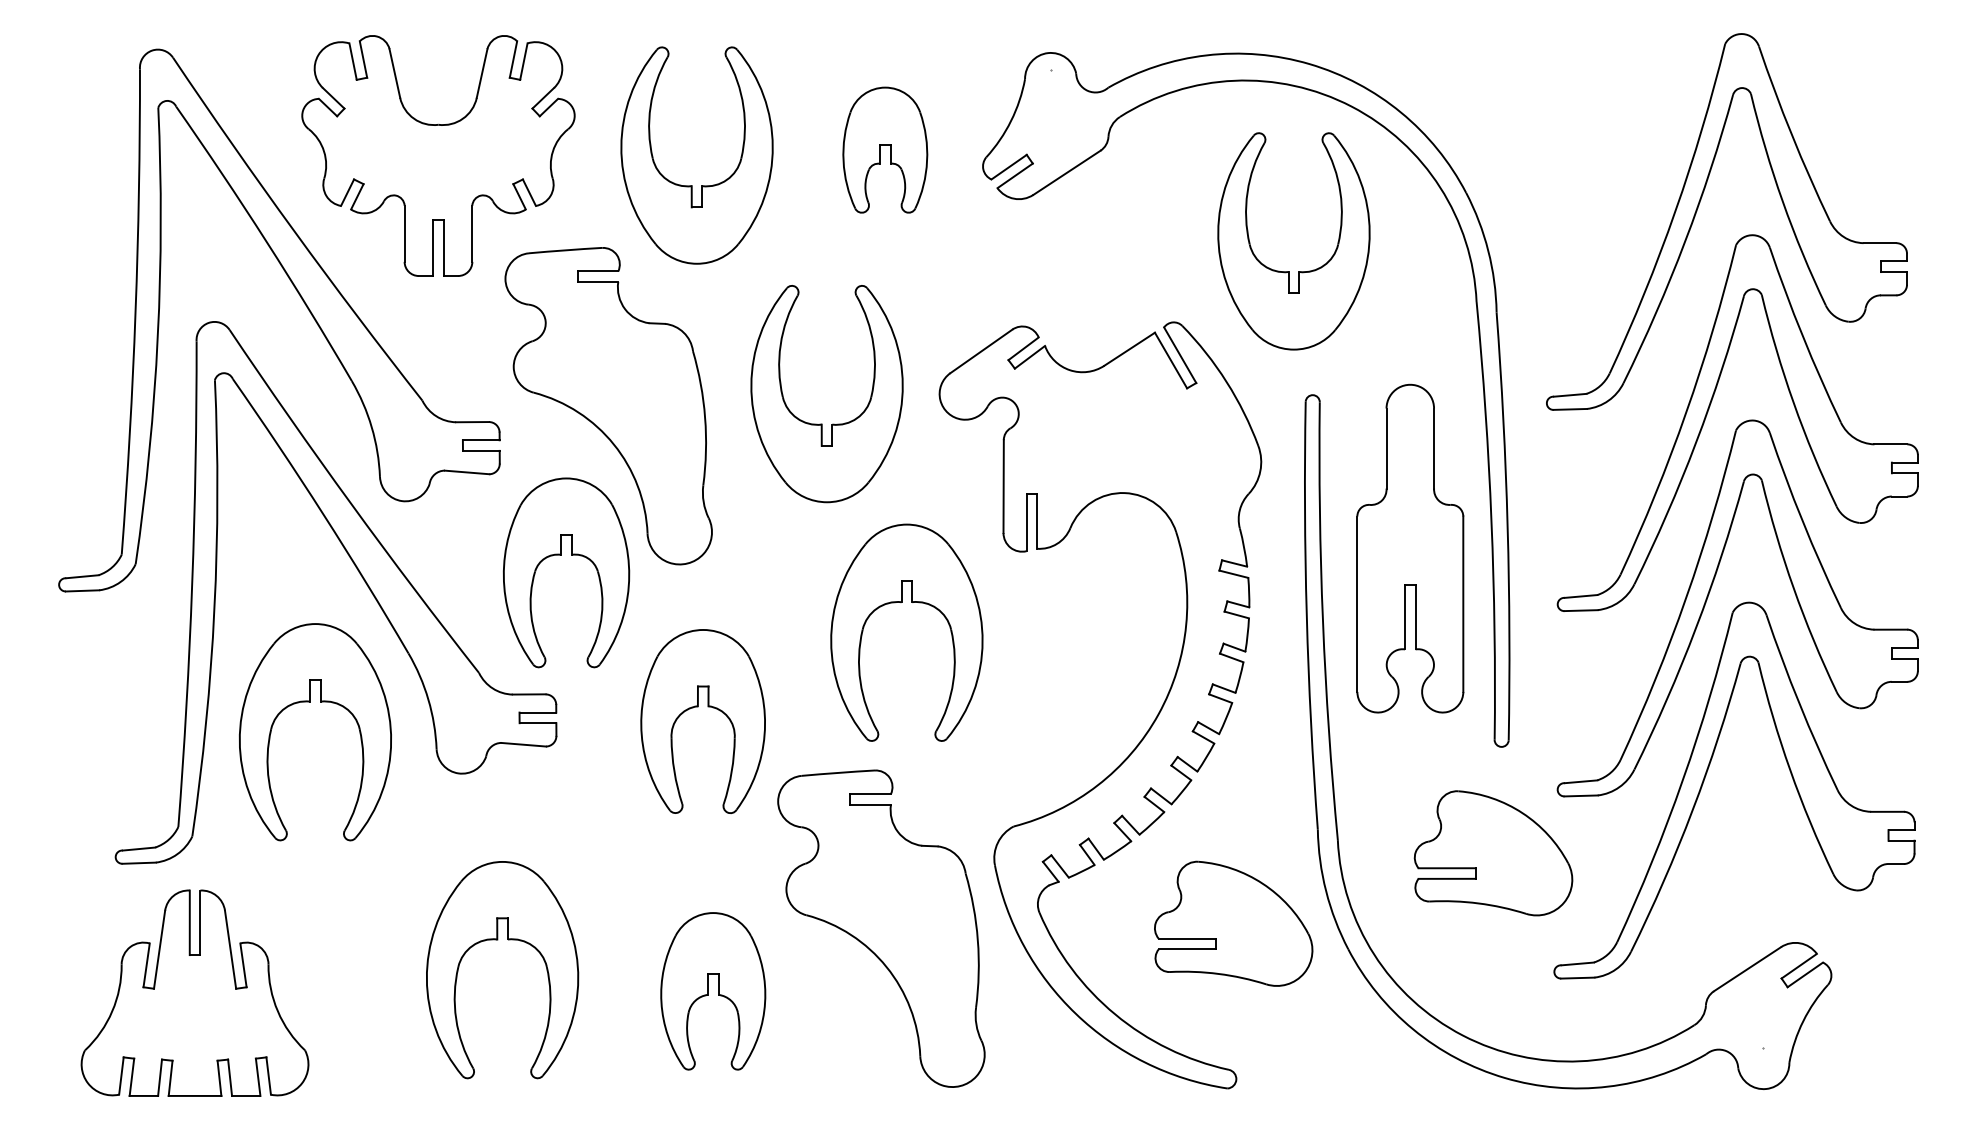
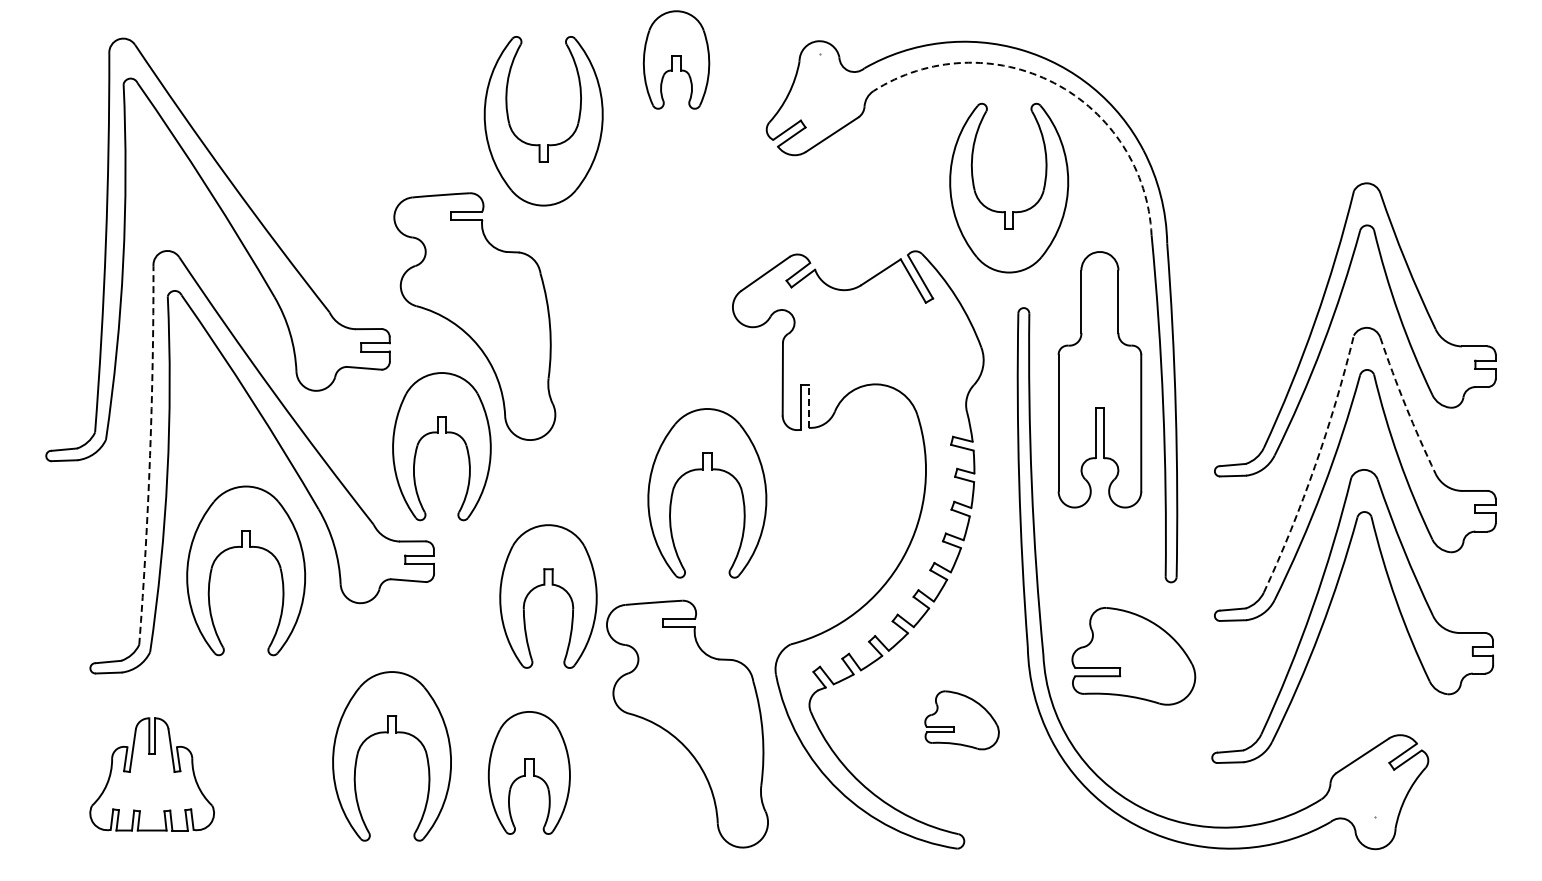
arc: (1352, 107) -> (1054, 83), solid -> dashed
part: (885, 149) -> (676, 59), moved
part: (438, 155) -> (342, 121), removed
part: (1698, 209) -> (1324, 163), removed
part: (822, 423) -> (641, 330), removed
line: (1036, 521) -> (808, 406), solid -> dashed
arc: (1802, 521) -> (1405, 406), solid -> dashed
part: (1409, 548) -> (1099, 379), moved
arc: (192, 584) -> (150, 455), solid -> dashed
arc: (1686, 598) -> (1315, 466), solid -> dashed
part: (699, 707) -> (545, 585), moved
part: (1493, 853) -> (1133, 656), moved
part: (1232, 924) -> (961, 720), size x0.6
part: (712, 990) -> (528, 772), moved
part: (194, 993) -> (151, 774), size x0.7

